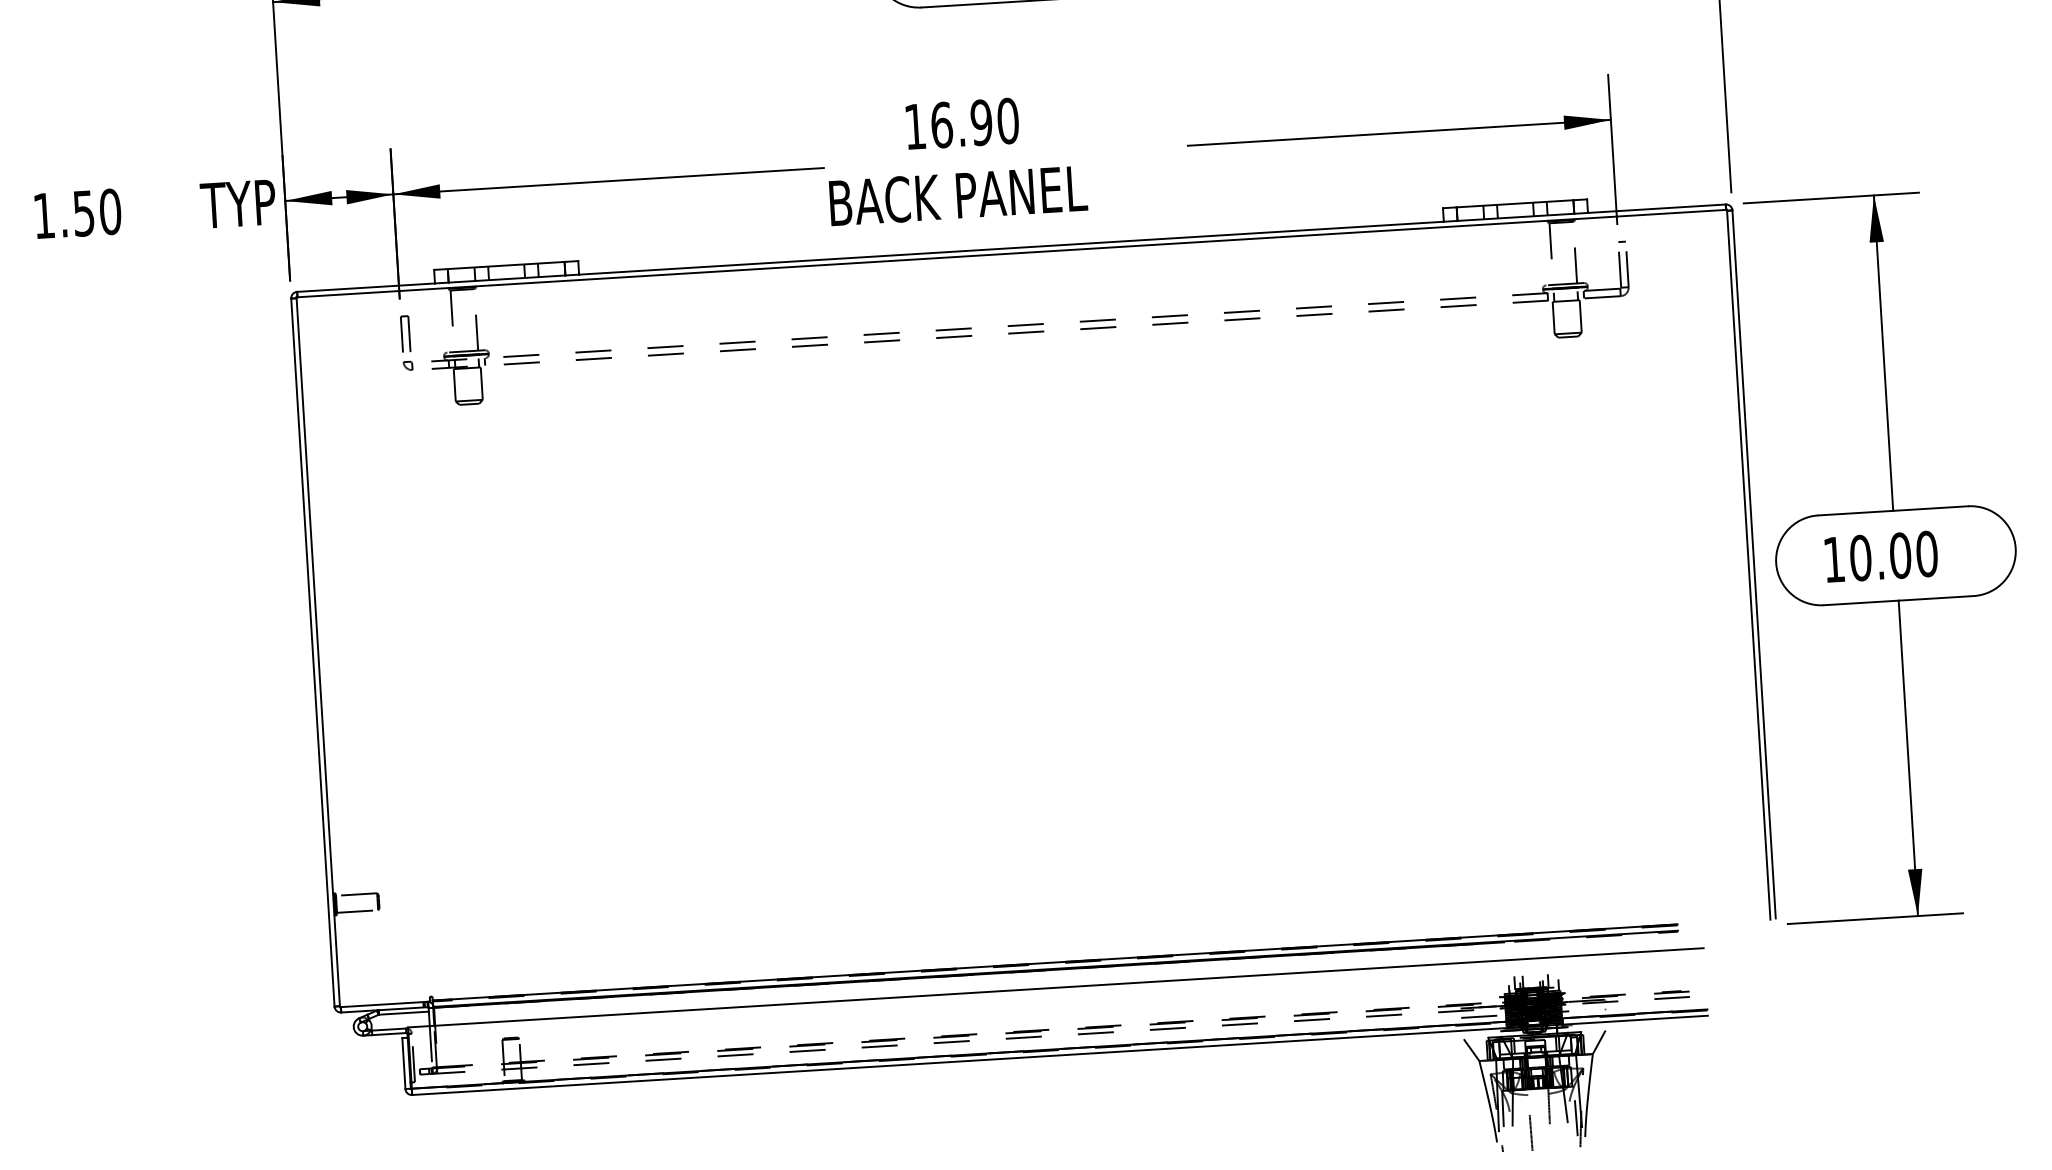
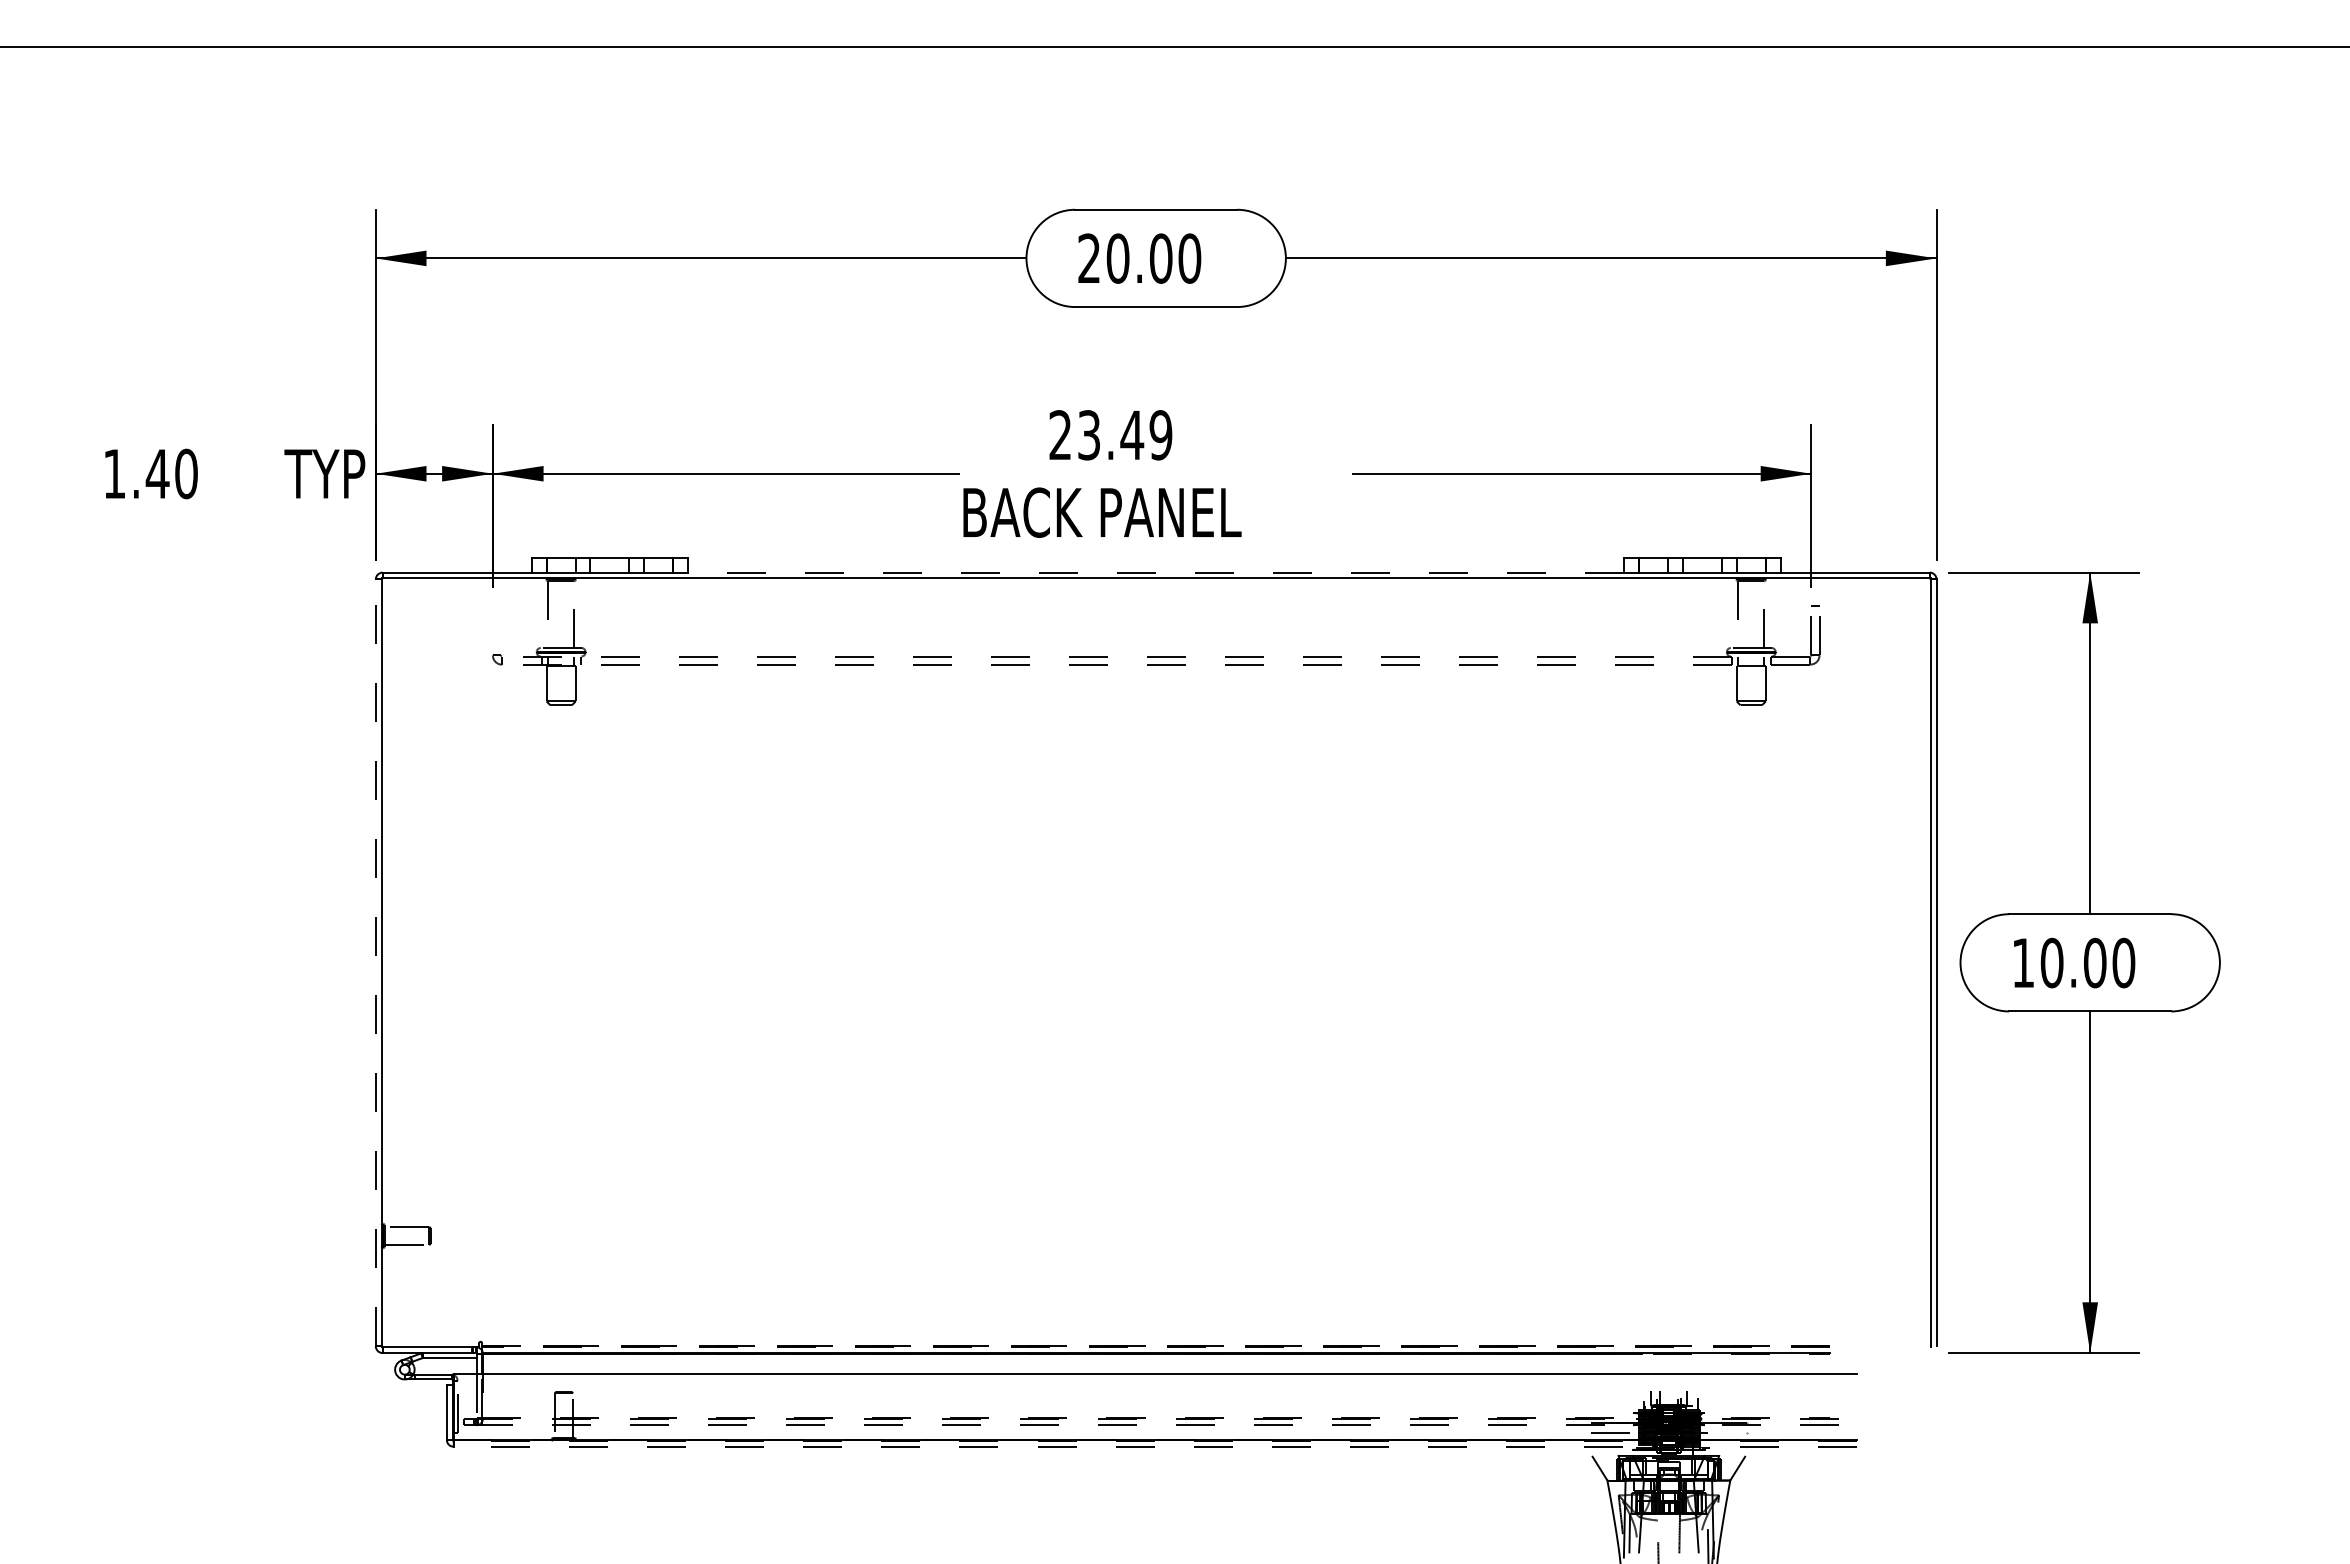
text: (961, 124) -> (1110, 435), 16.90 -> 23.49
text: (83, 213) -> (157, 474), 1.50 -> 1.40
line: (1010, 248) -> (1155, 572), solid -> dashed
part: (405, 333) -> (496, 624), removed
line: (312, 652) -> (375, 962), solid -> dashed
line: (1055, 962) -> (1156, 1346), solid -> dashed
line: (1060, 1055) -> (1155, 1446), solid -> dashed

